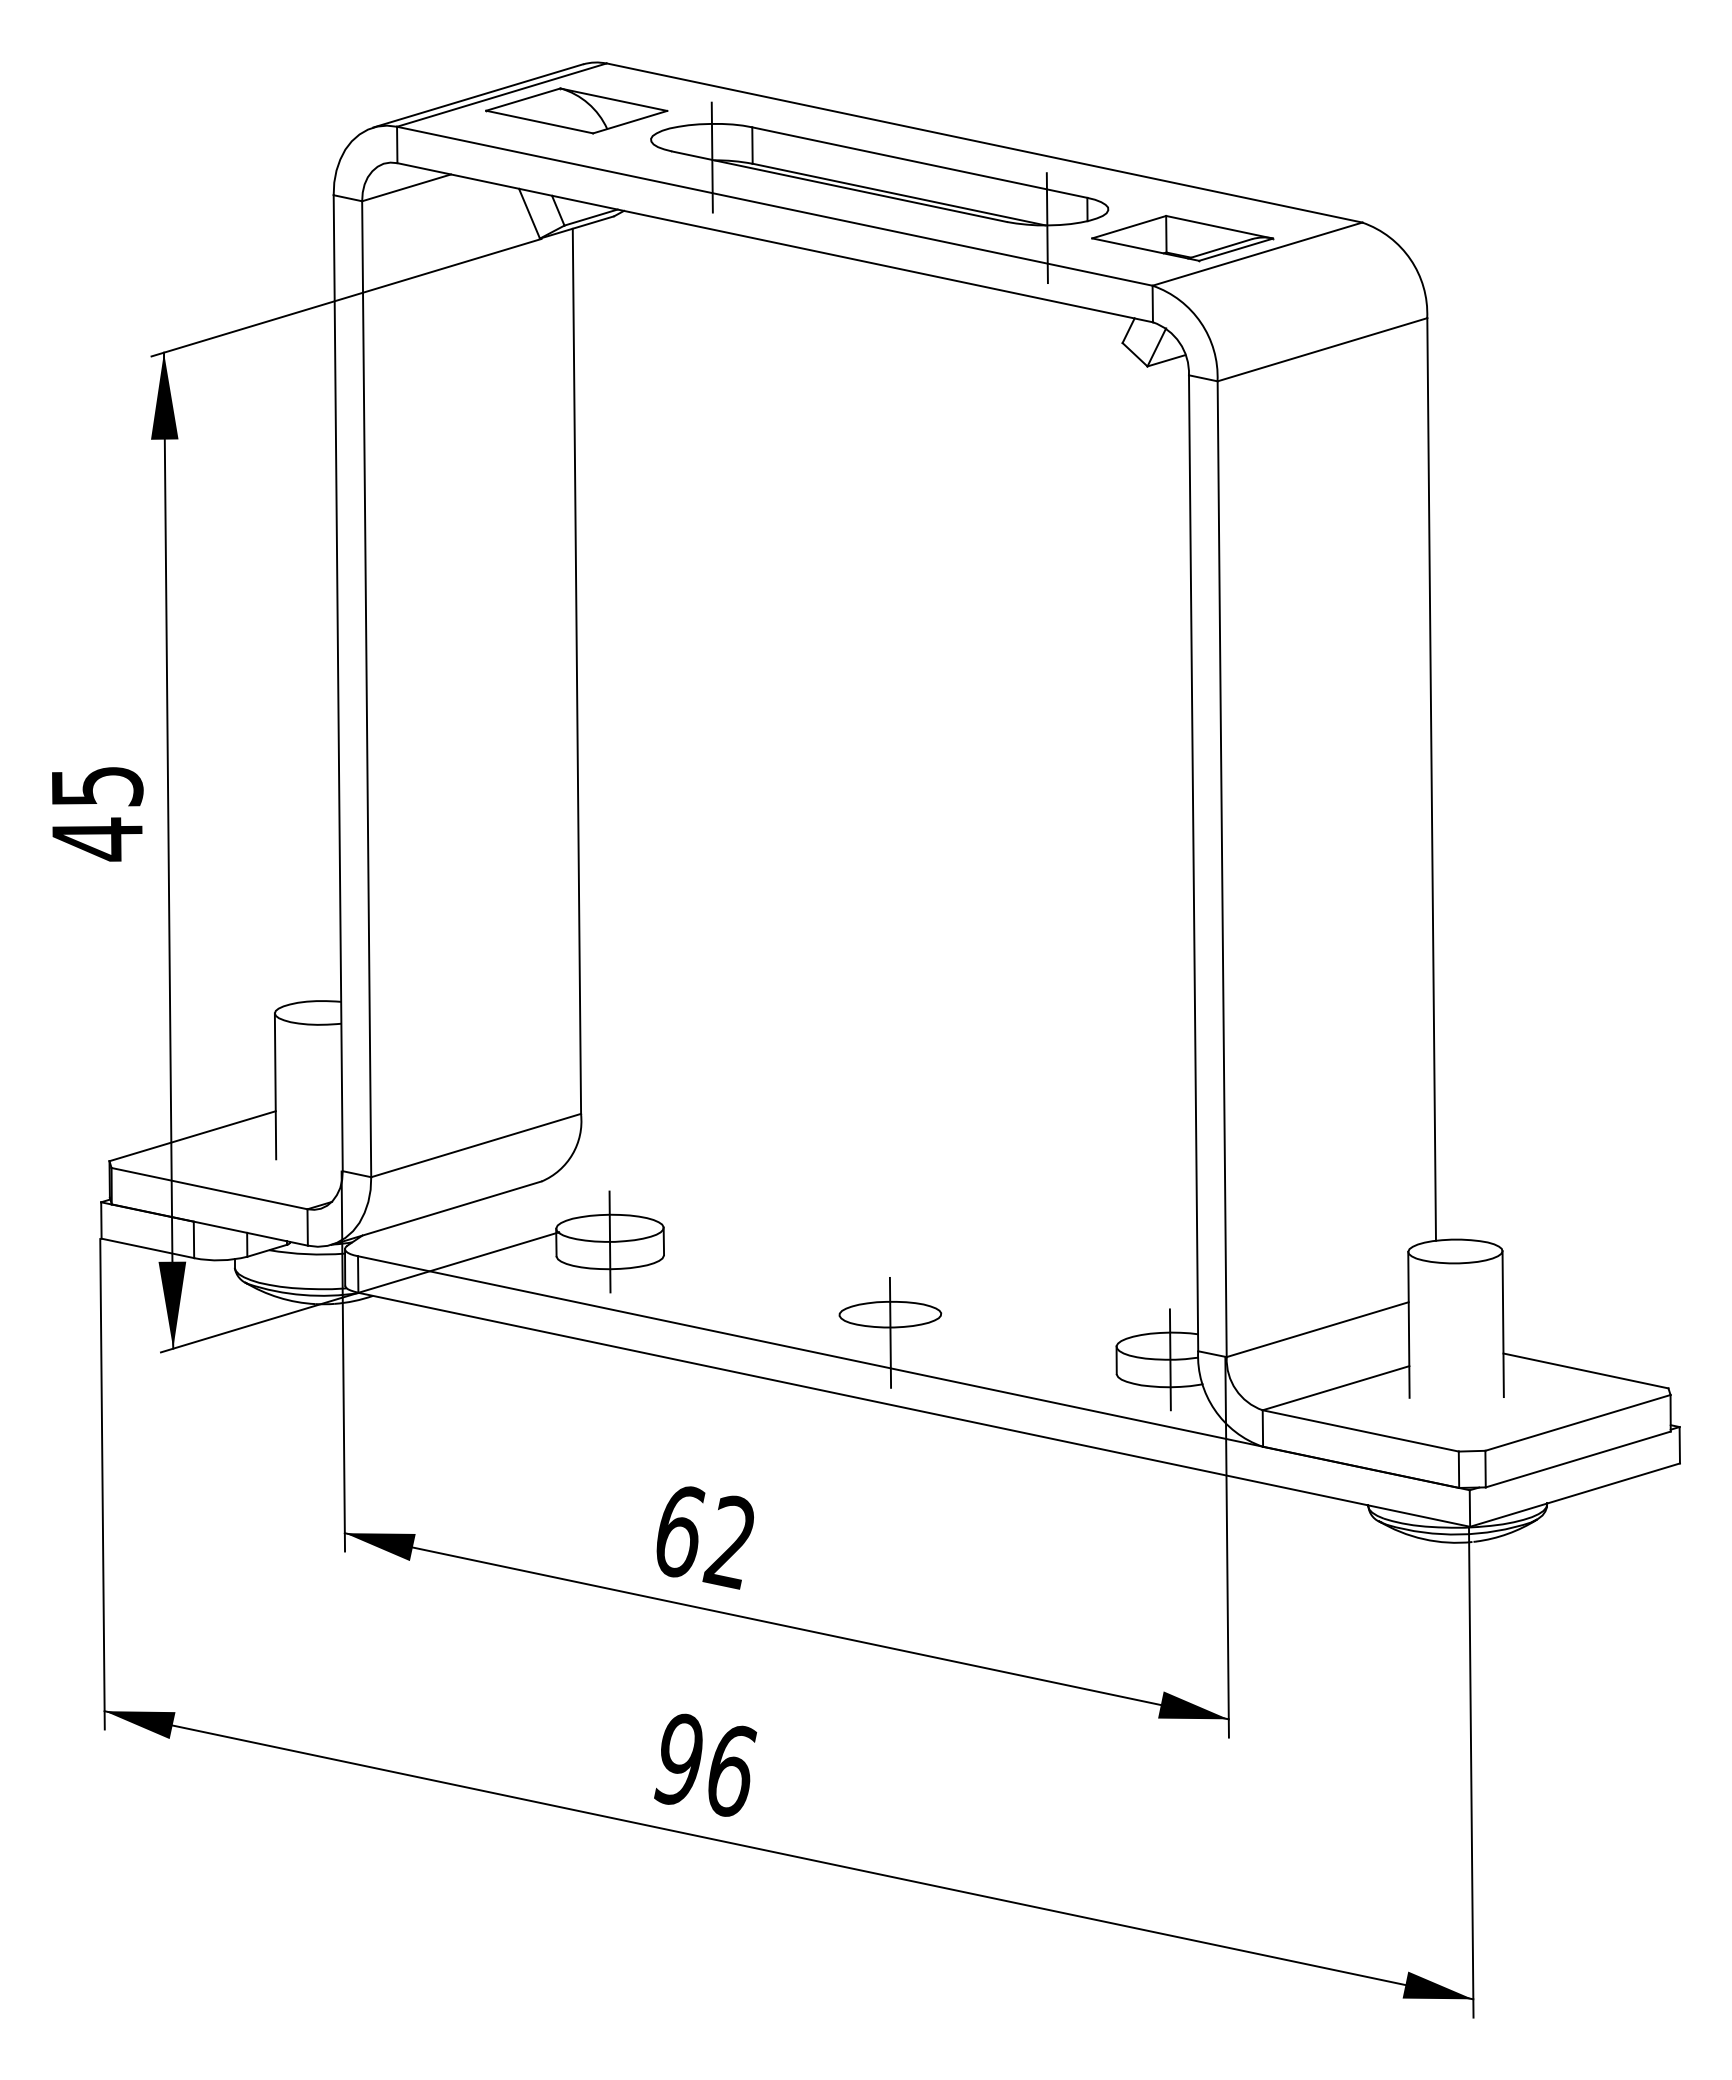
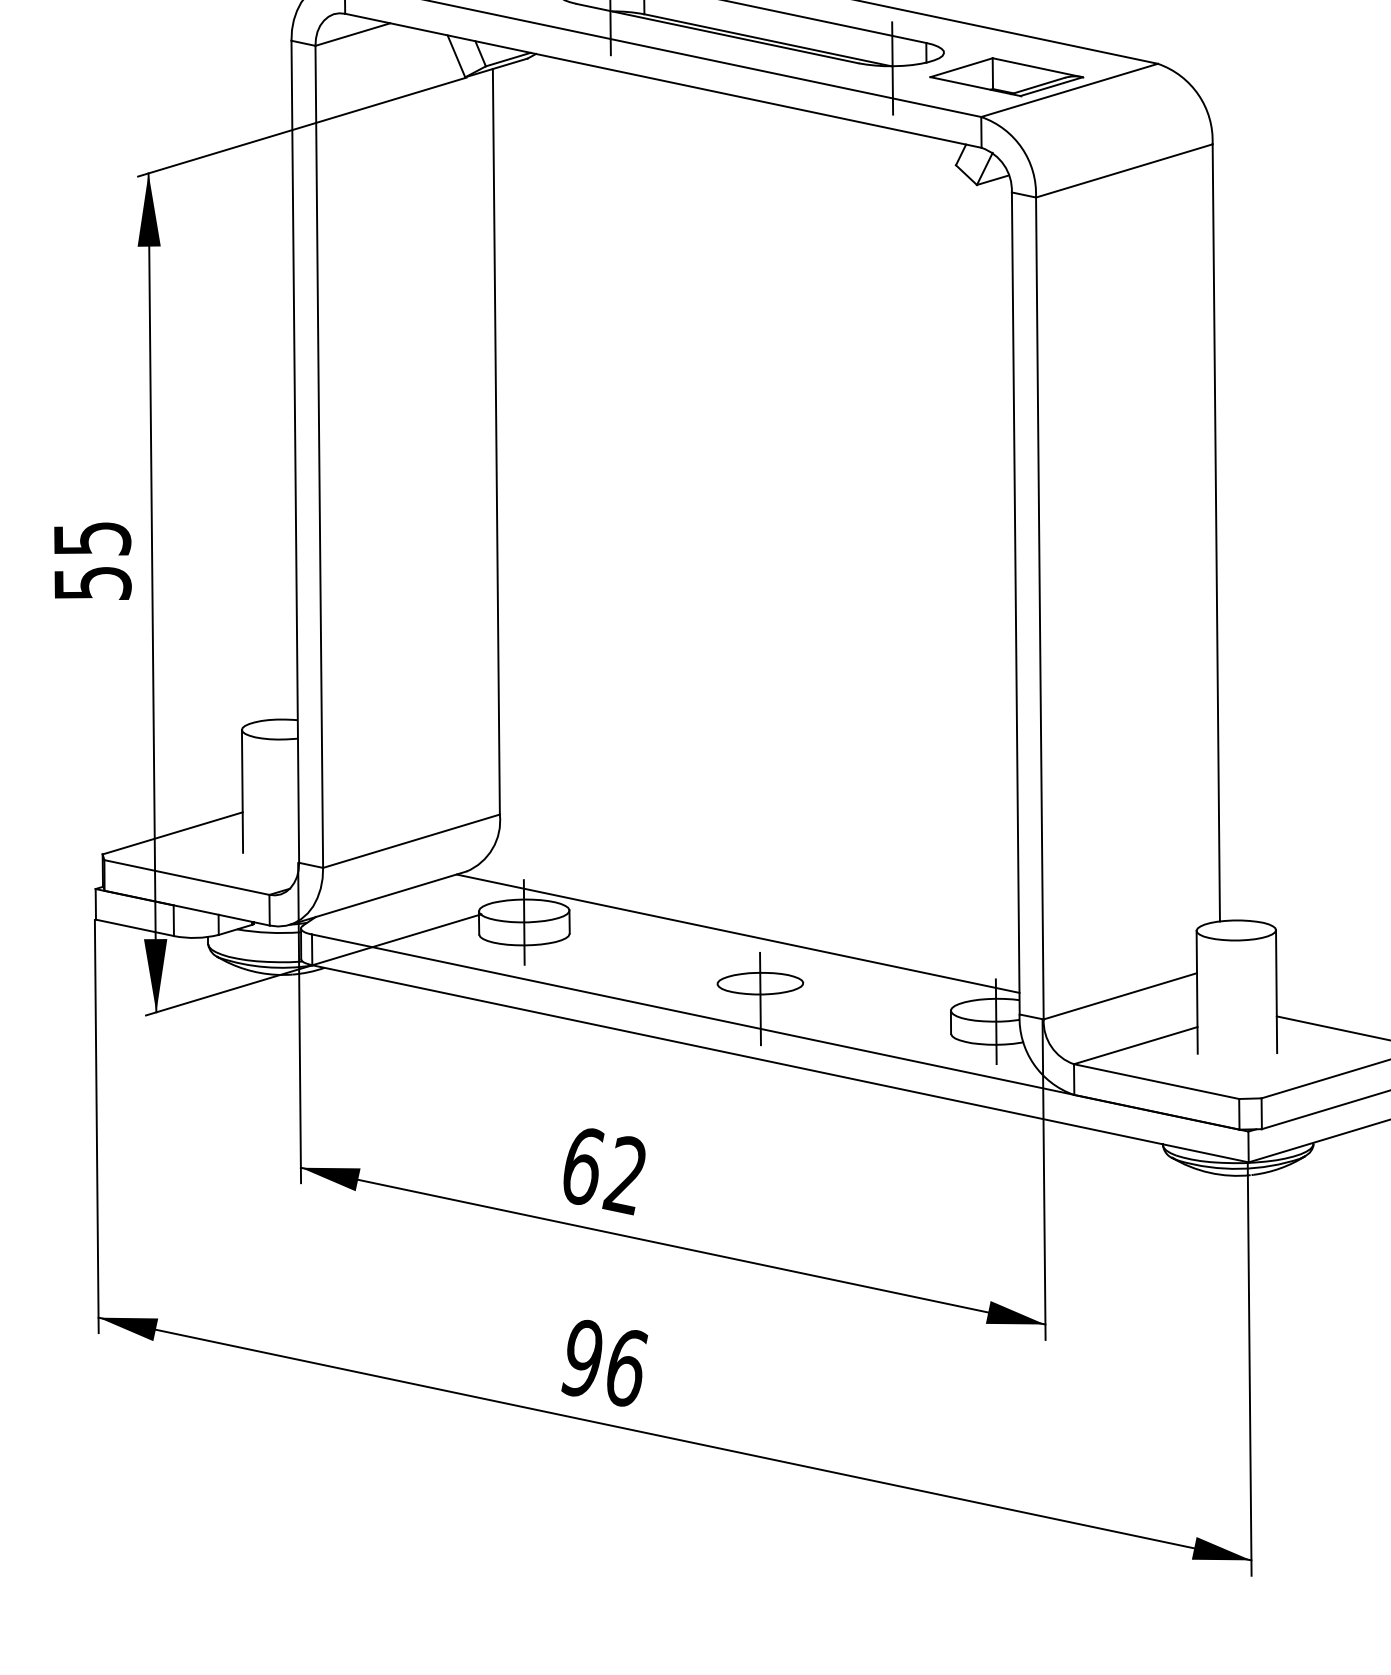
text: (98, 839) -> (93, 583), 45 -> 55
line: (863, 1255) -> (737, 933), added

